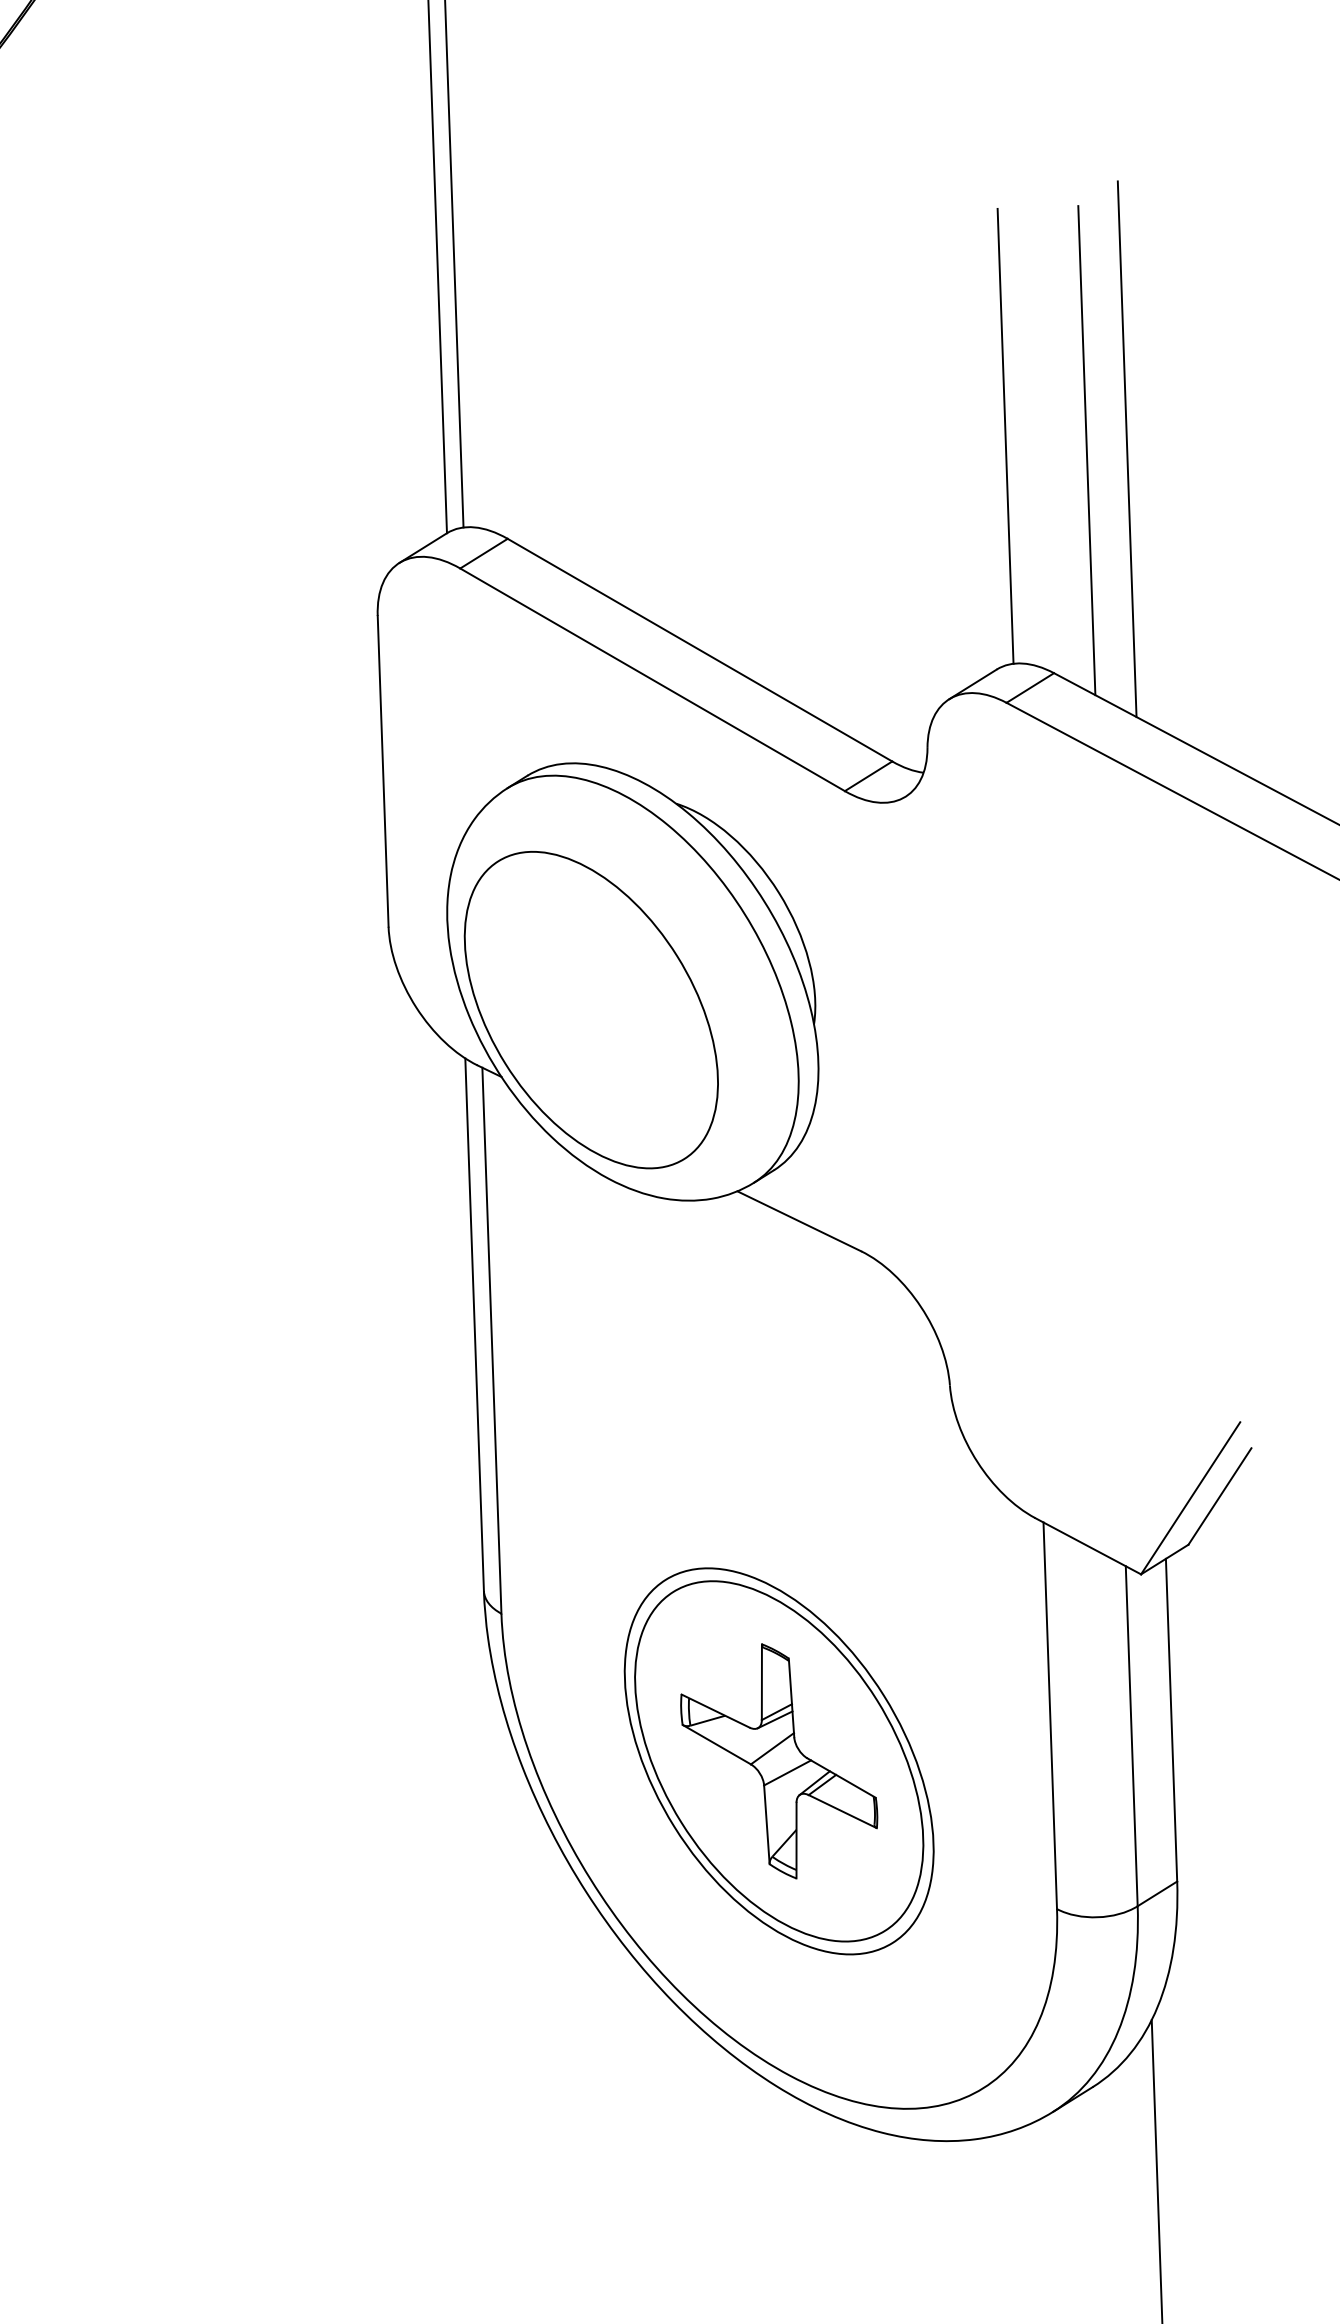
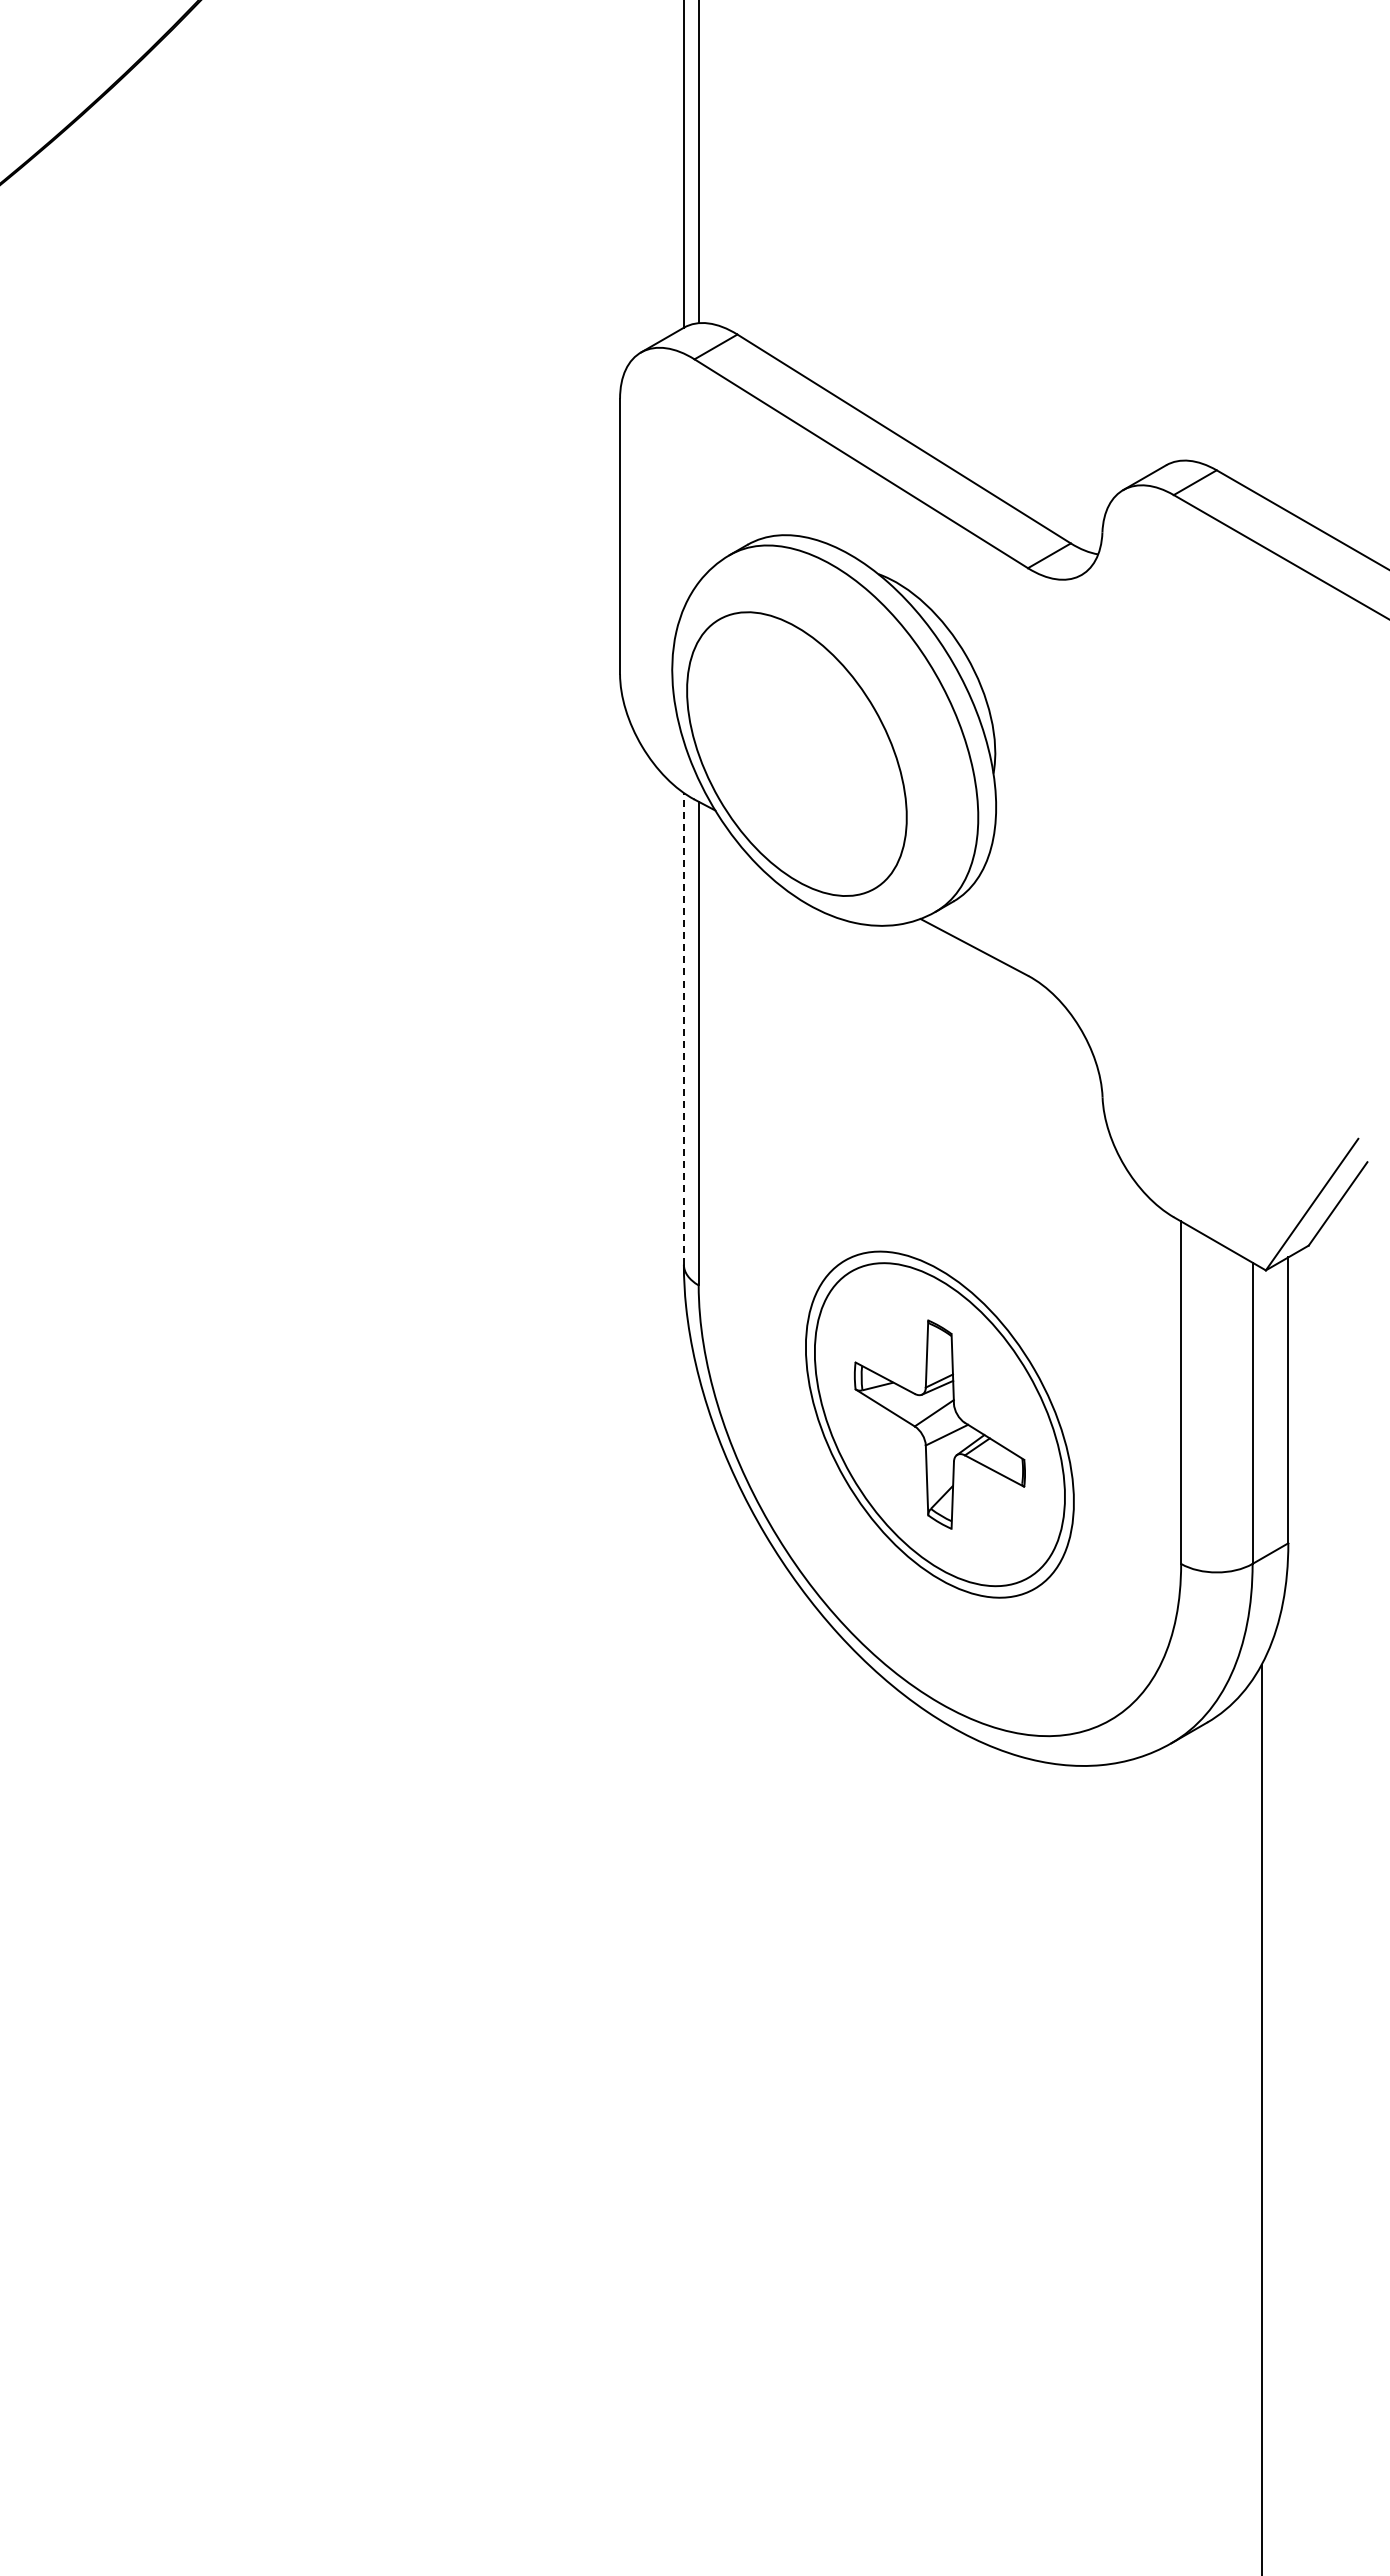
line: (1005, 435) -> (1181, 258), removed
line: (1127, 449) -> (1288, 274), removed
line: (1086, 450) -> (1252, 274), removed
line: (474, 1324) -> (683, 1028), solid -> dashed

